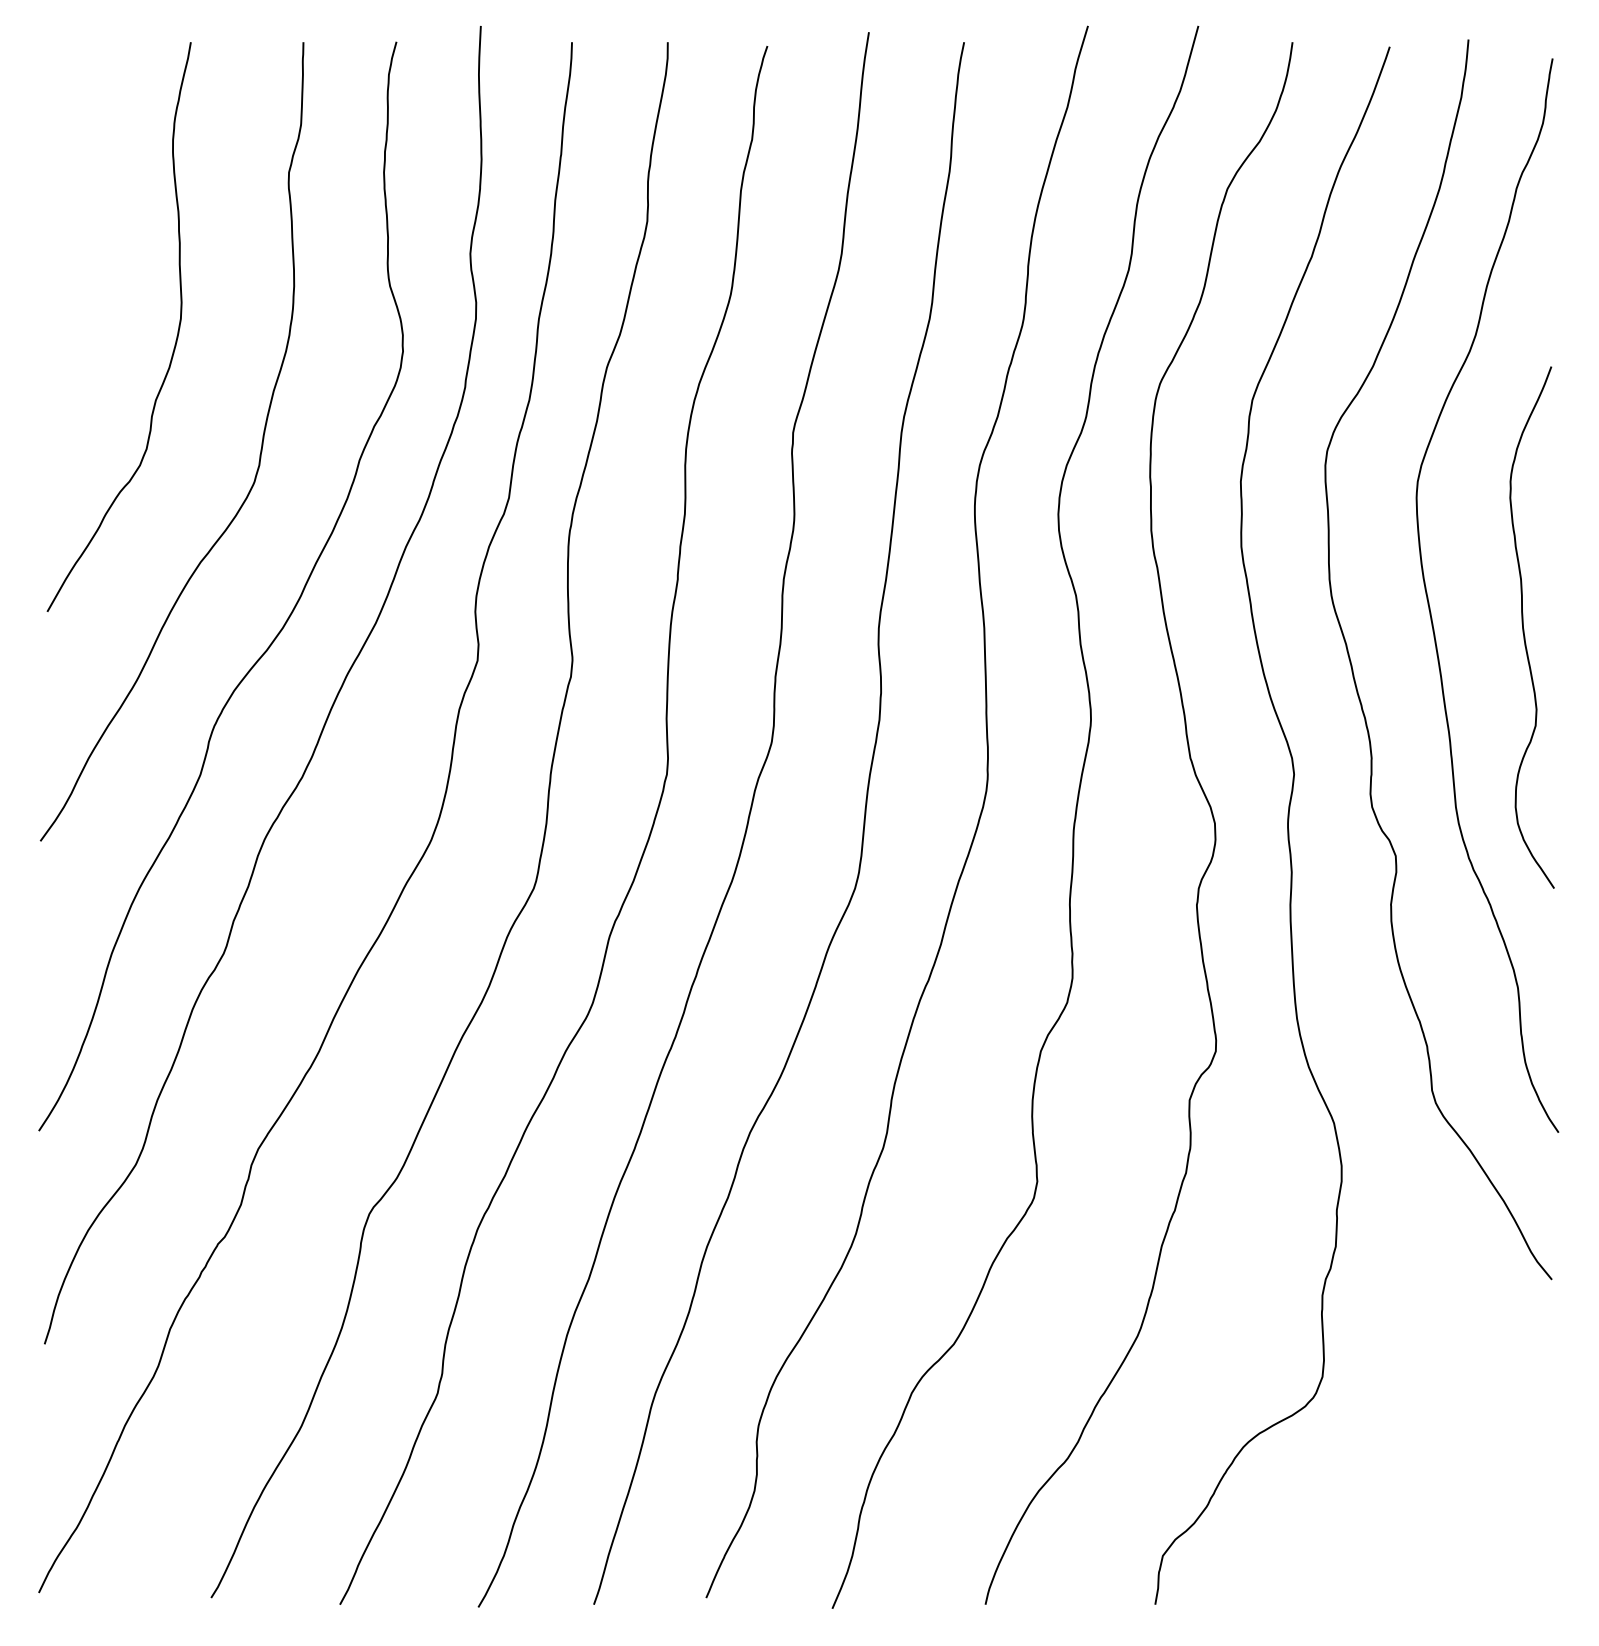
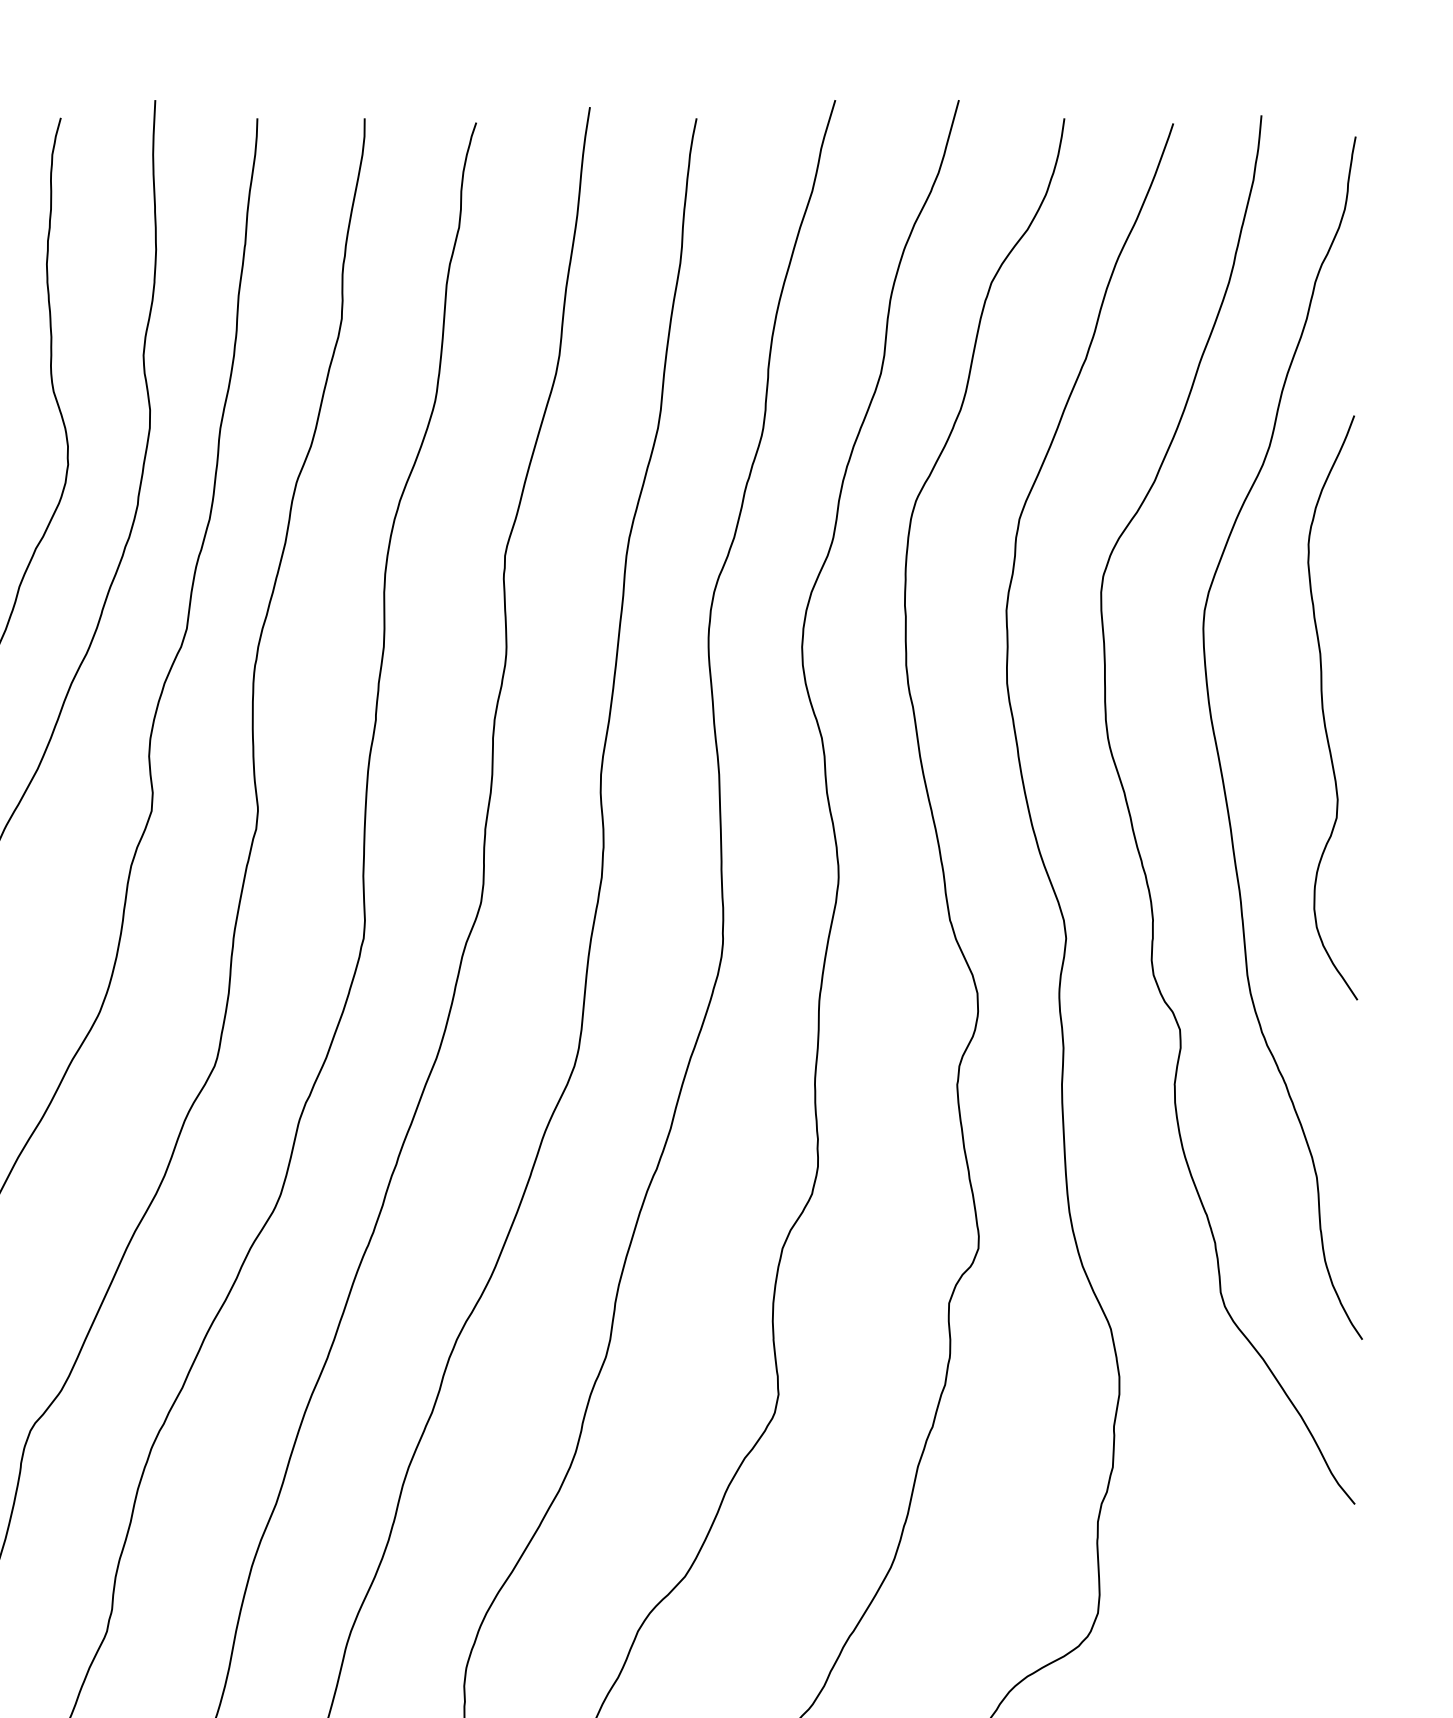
curve: (1524, 629) -> (1324, 710), moved

